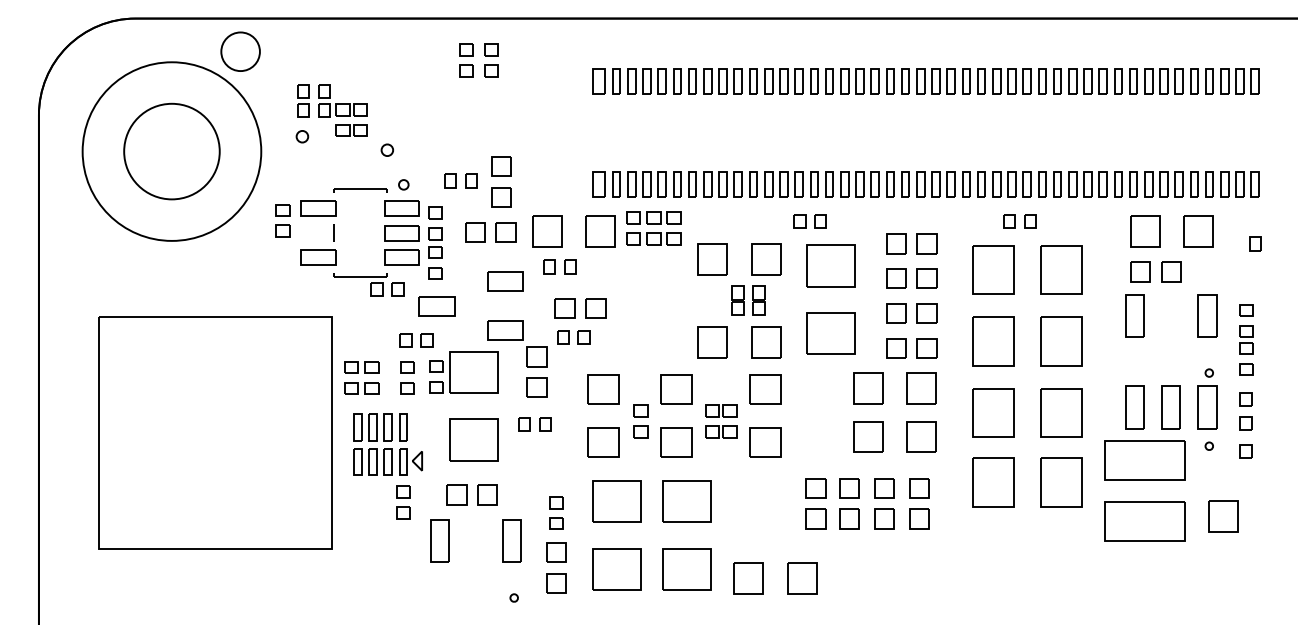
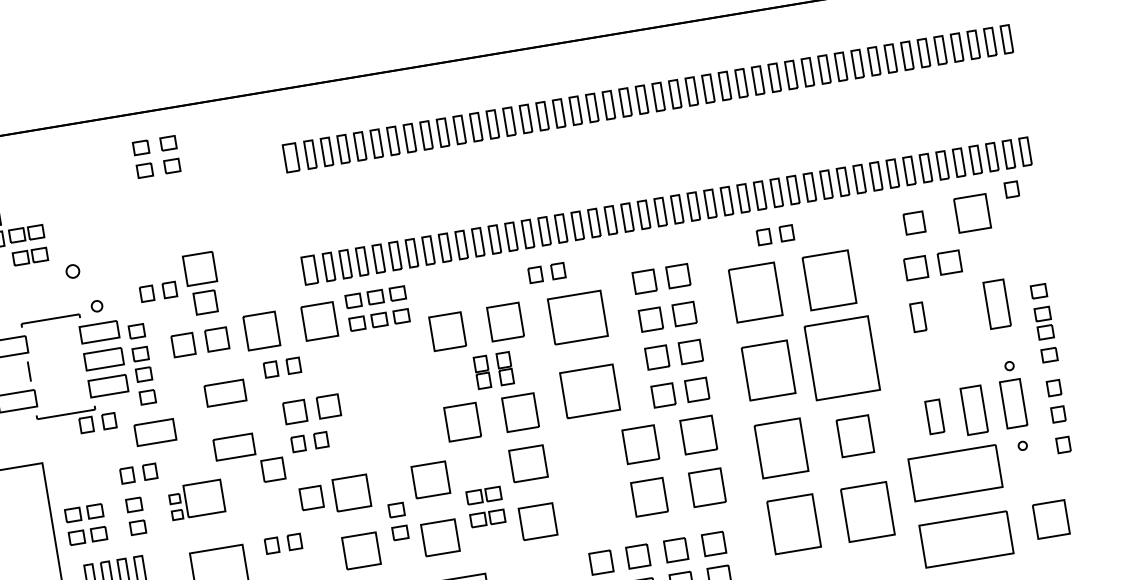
part: (501, 166) -> (200, 268), size x1.4
part: (1145, 231) -> (914, 223), size x0.6
part: (1255, 243) -> (1011, 189), moved
part: (1134, 315) -> (917, 316), size x0.6
part: (1061, 341) -> (842, 358), size x1.4
part: (463, 372) -> (196, 500), size x0.7
part: (536, 387) -> (311, 497), moved
part: (1134, 407) -> (934, 417), size x0.7
part: (1061, 412) -> (855, 435), size x0.7

